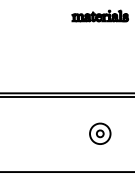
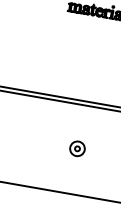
part: (100, 133) -> (77, 148), size x0.6

